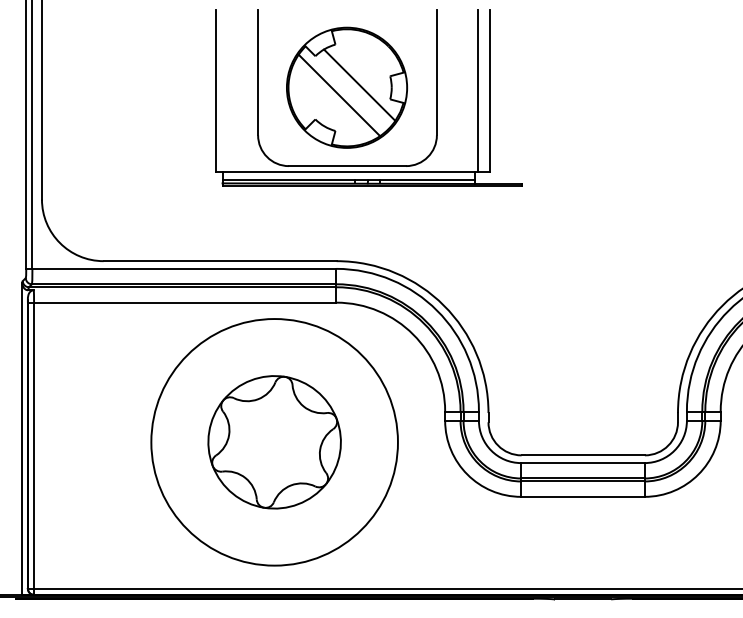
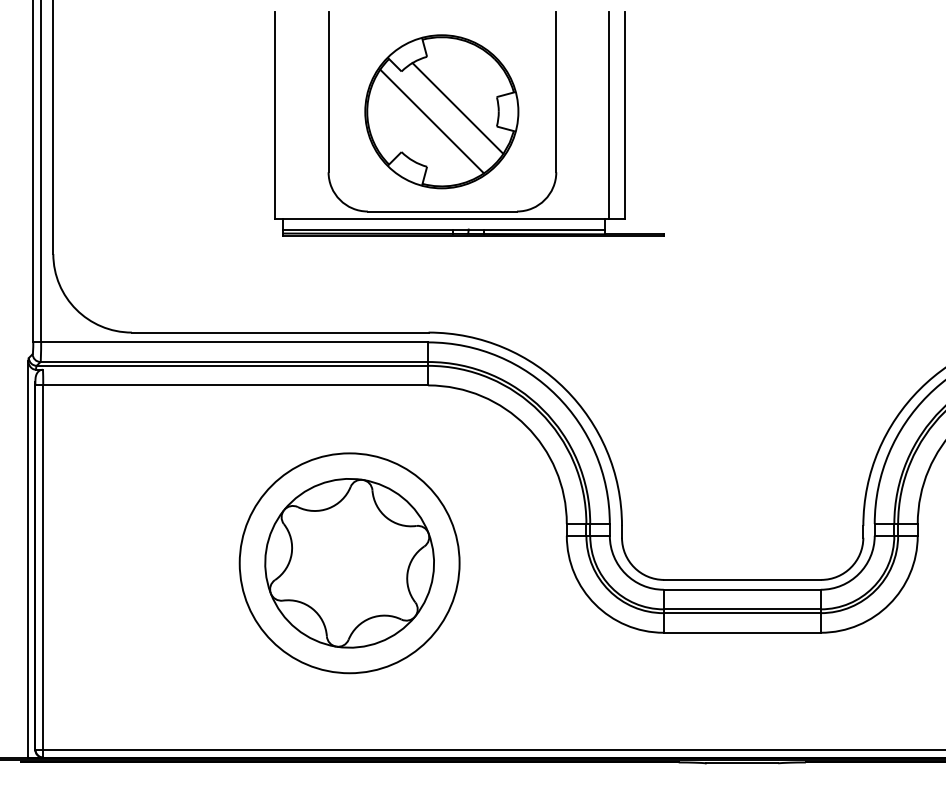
circle: (274, 442) -> (349, 563), size x0.7

